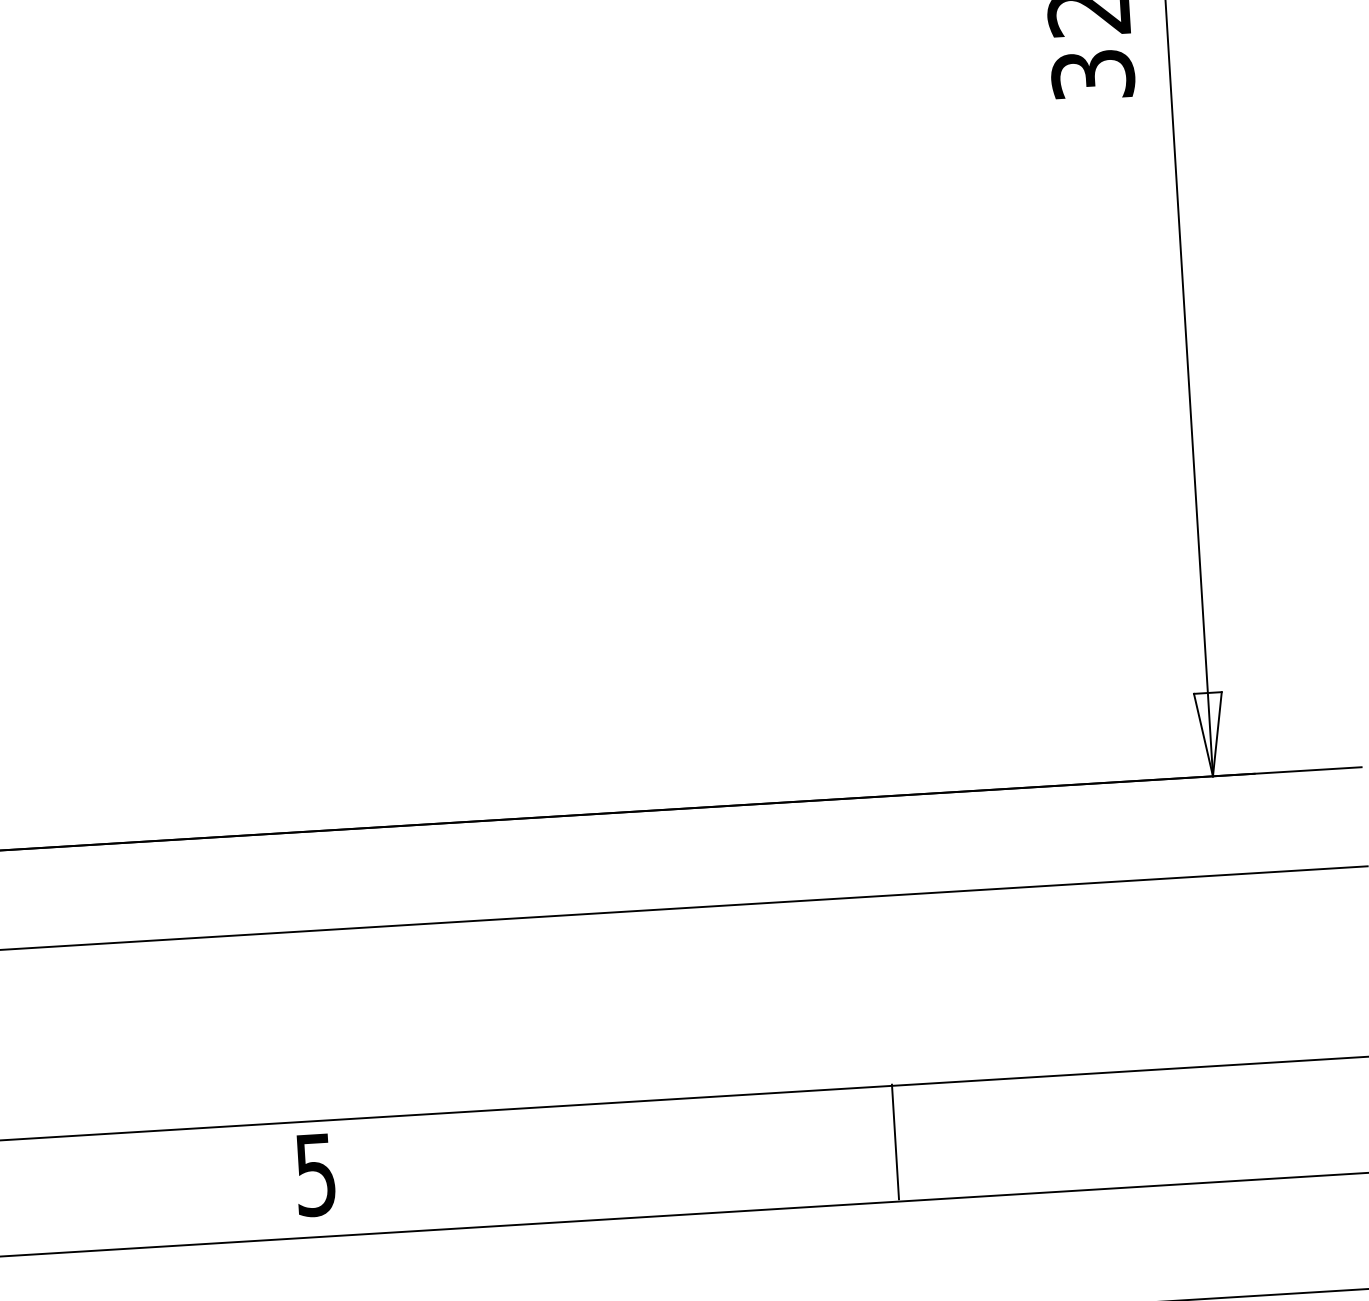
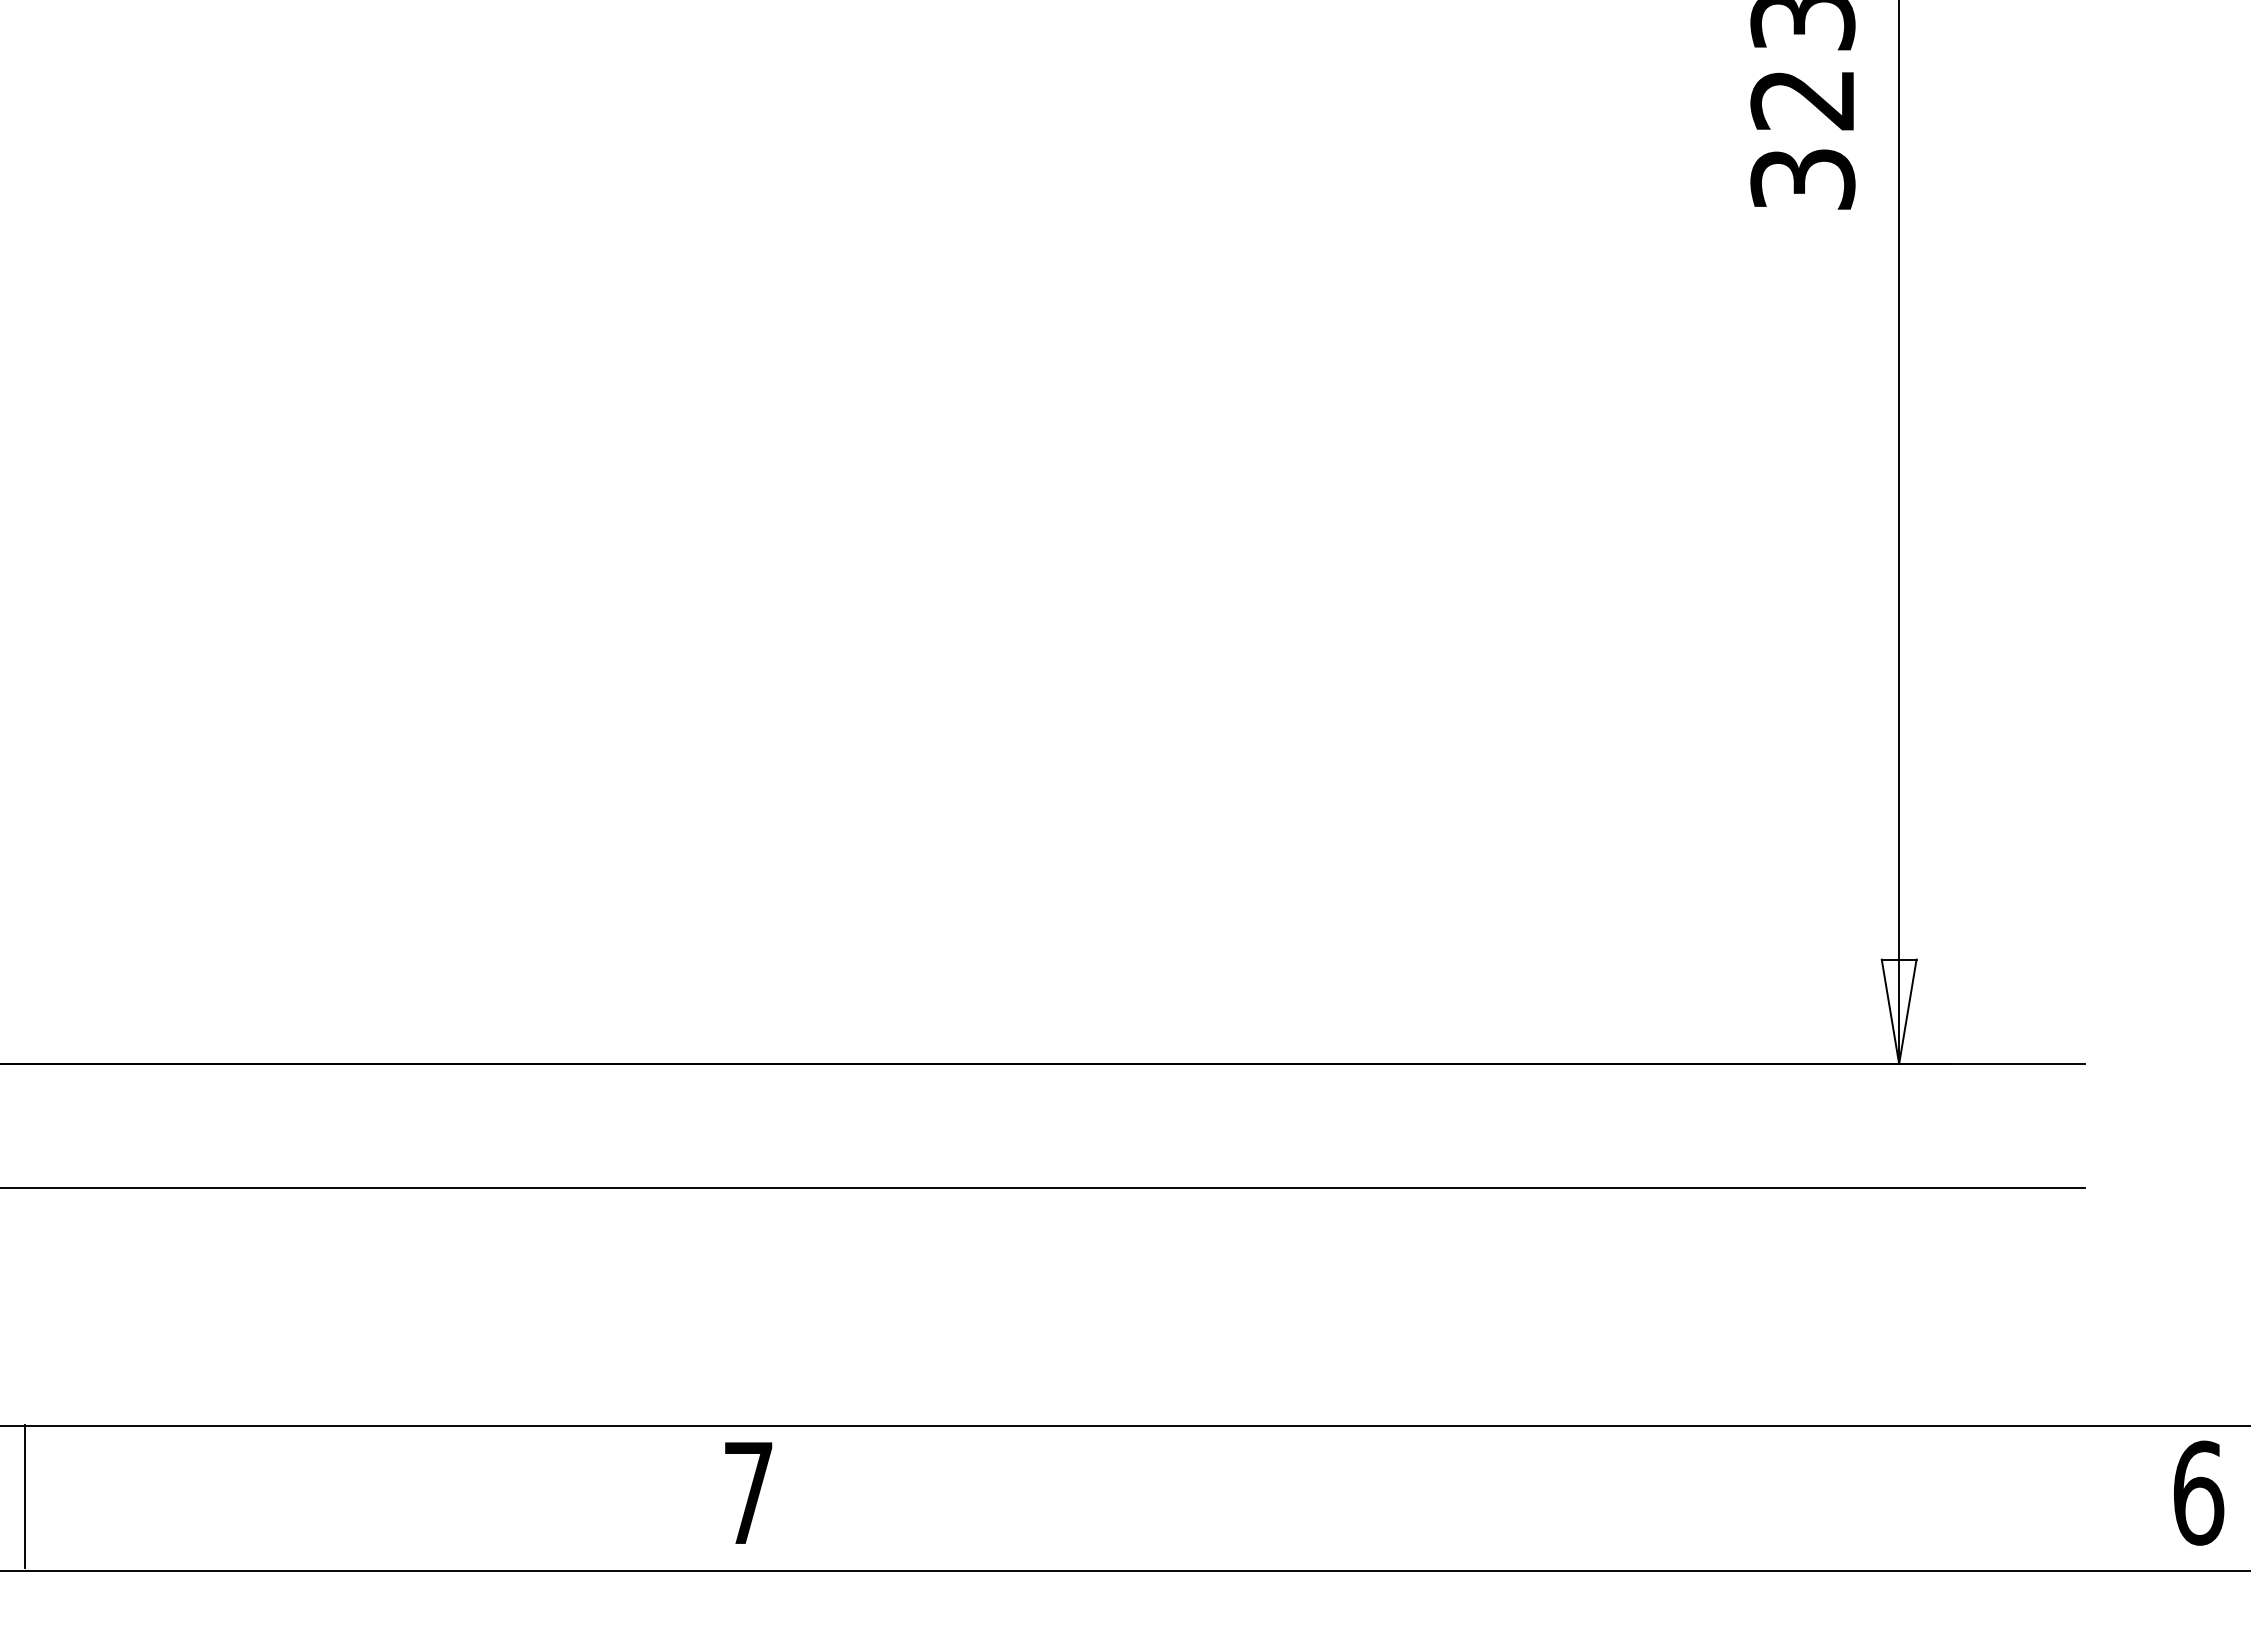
line: (895, 1142) -> (1474, 1496), removed
text: (315, 1175) -> (748, 1493), 5 -> 7

